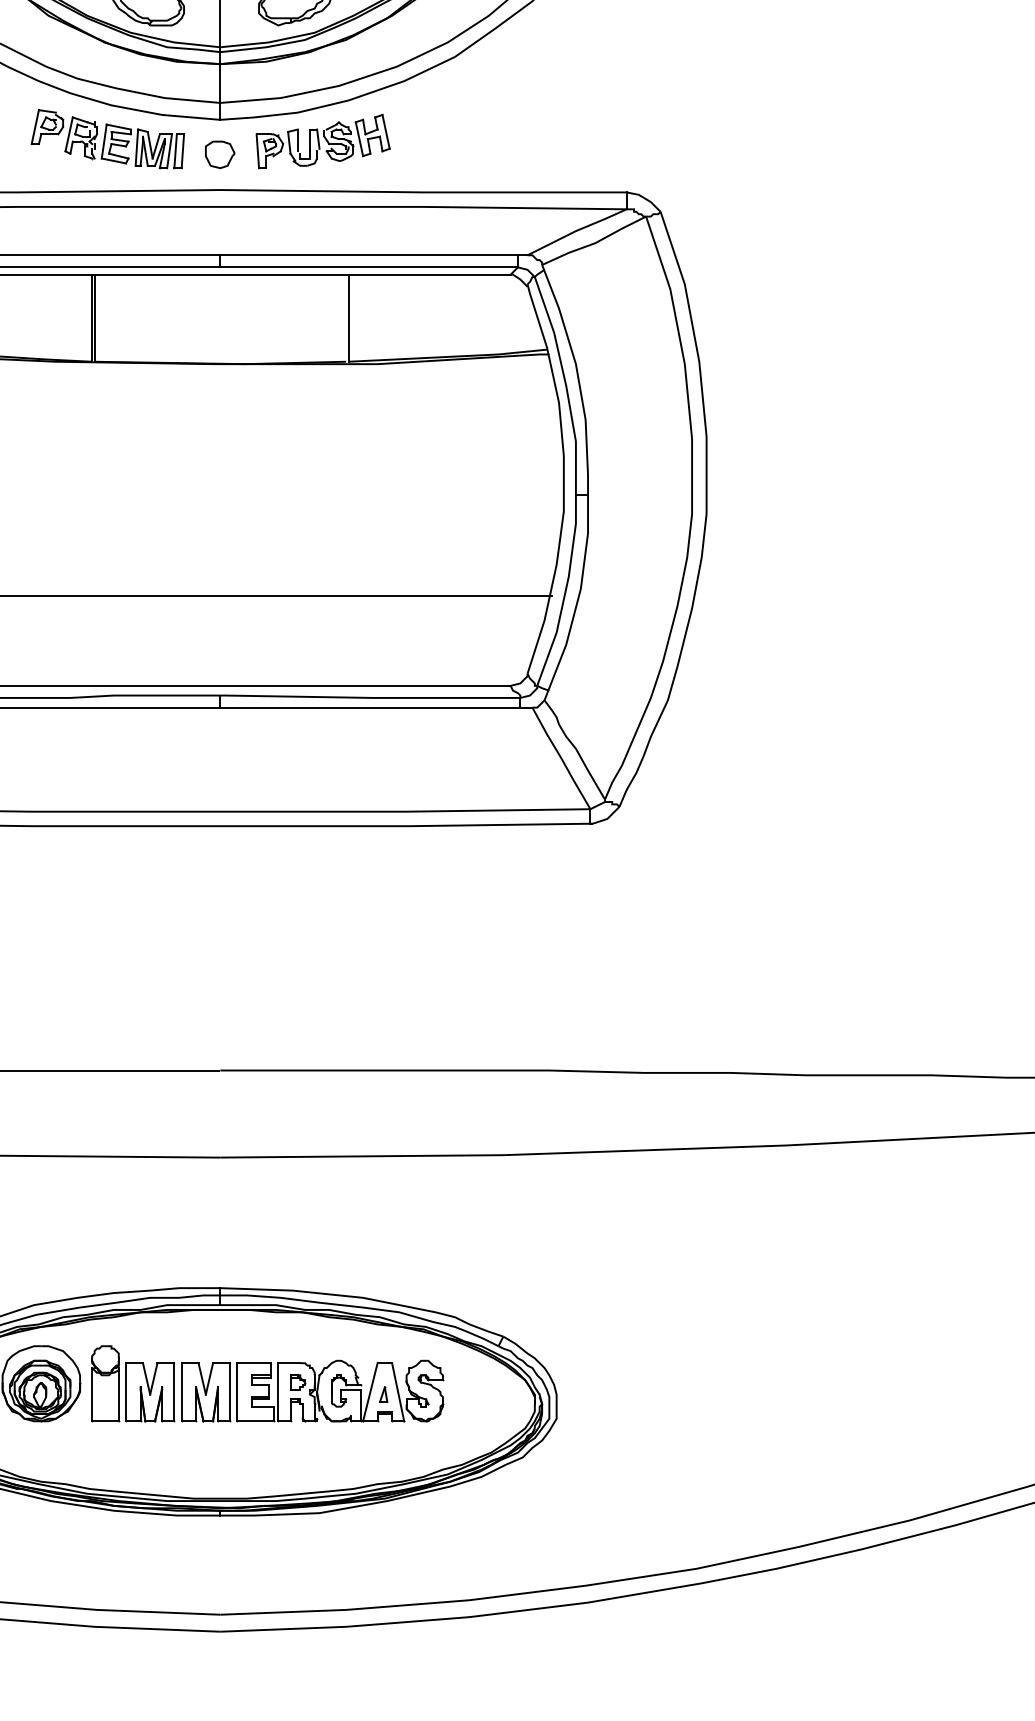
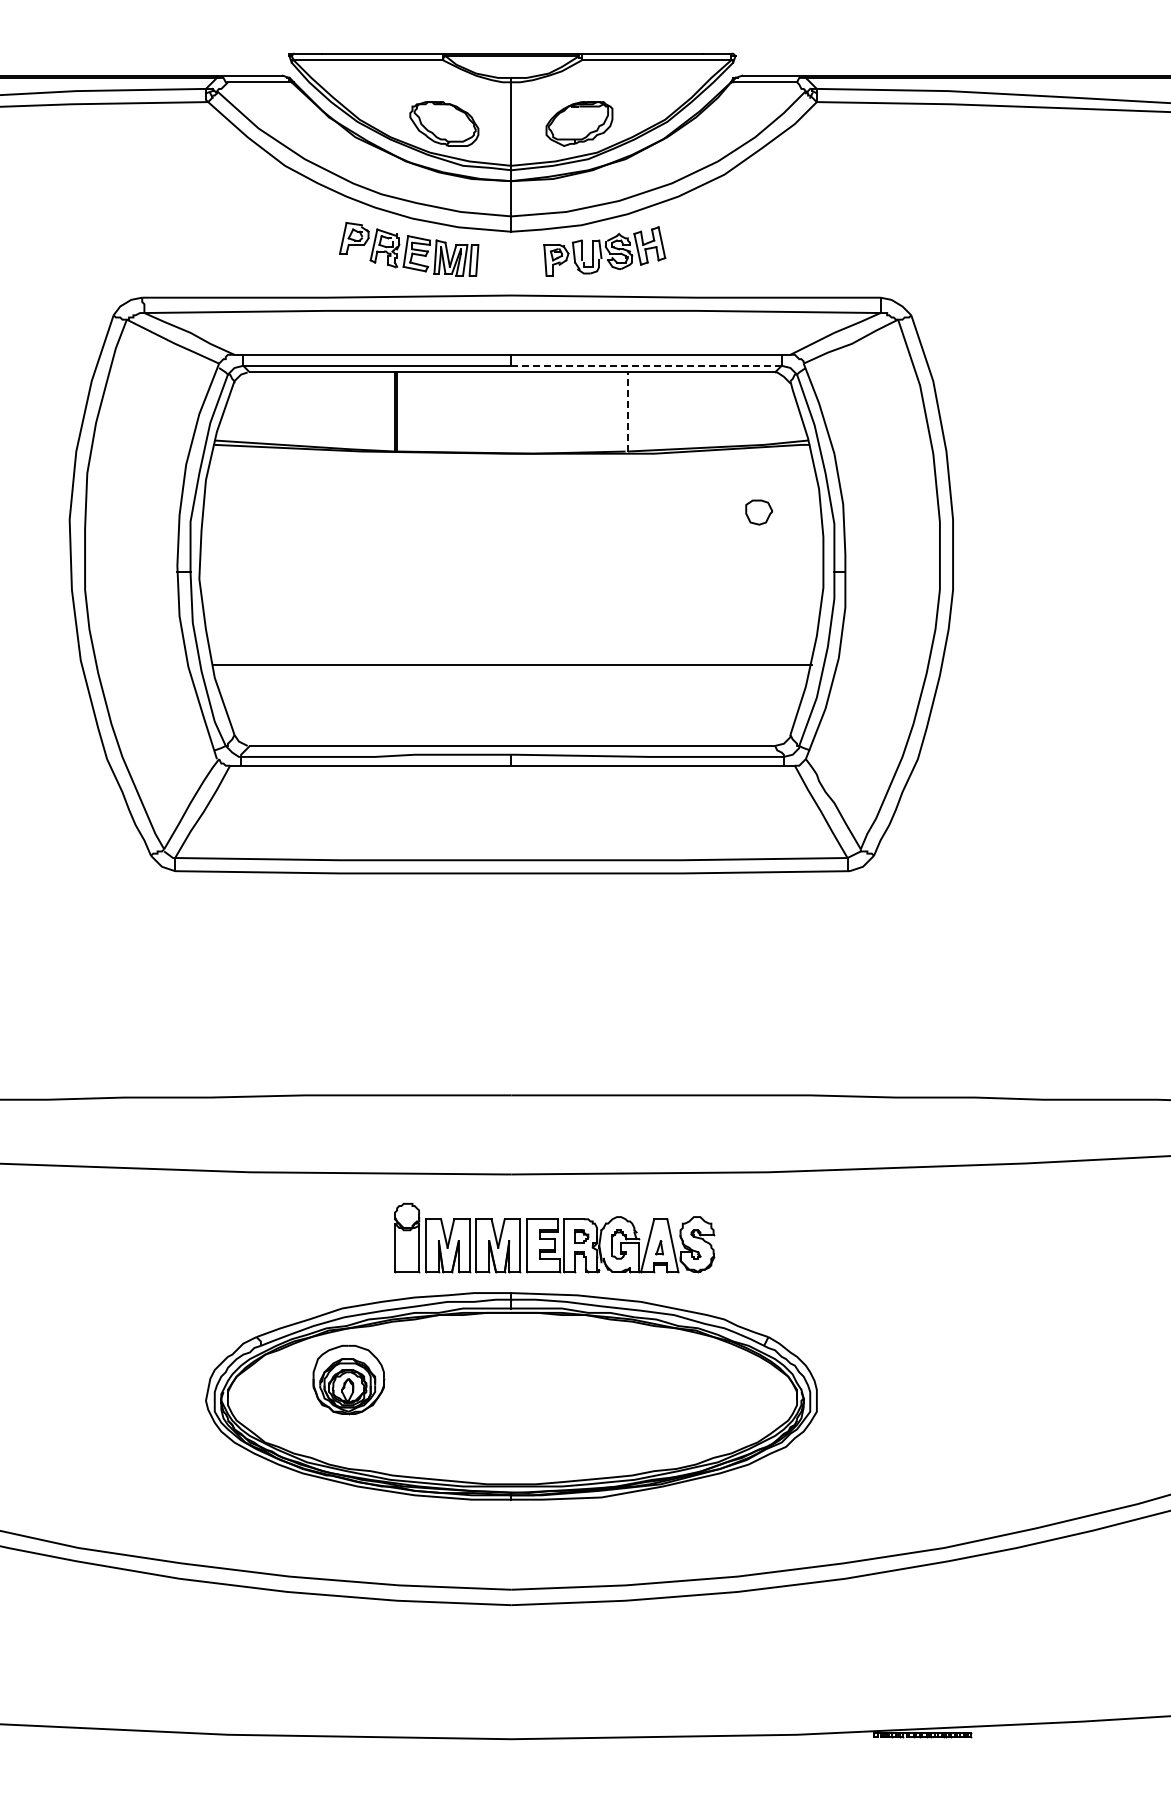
part: (220, 154) -> (759, 512), moved
line: (369, 267) -> (646, 365), solid -> dashed
line: (348, 317) -> (627, 411), solid -> dashed
part: (267, 1384) -> (554, 1238), moved

